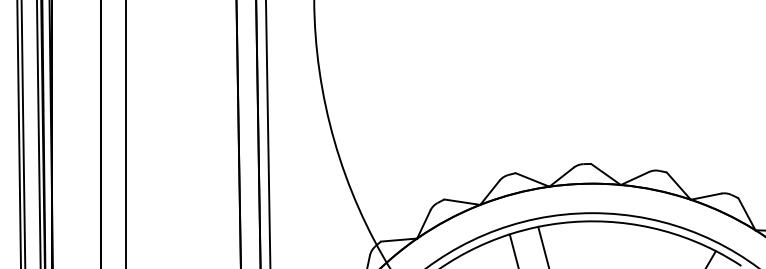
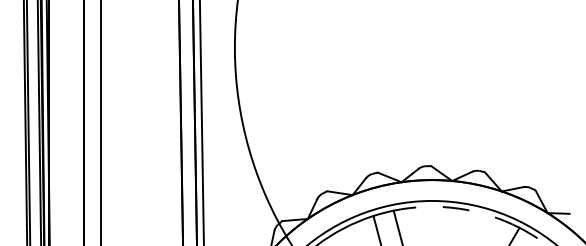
arc: (629, 223) -> (458, 208), solid -> dashed

